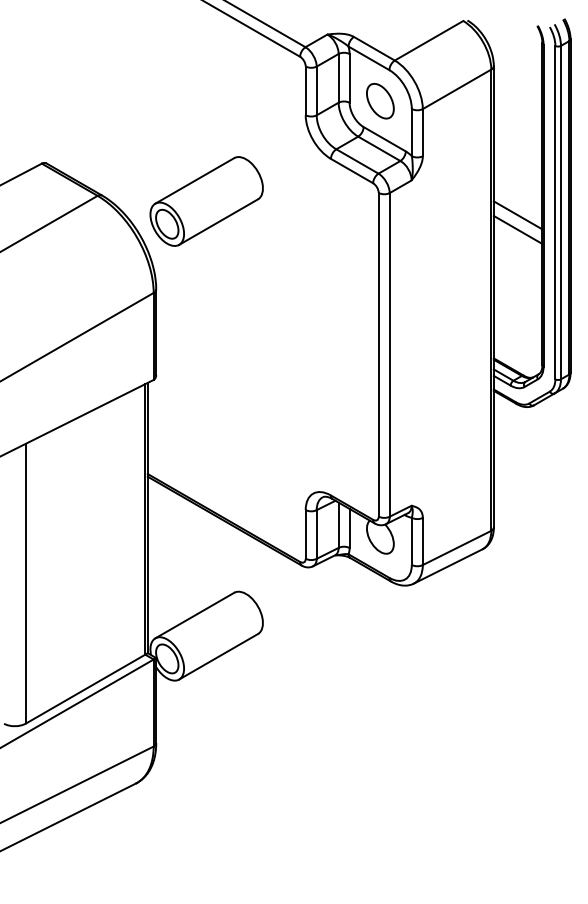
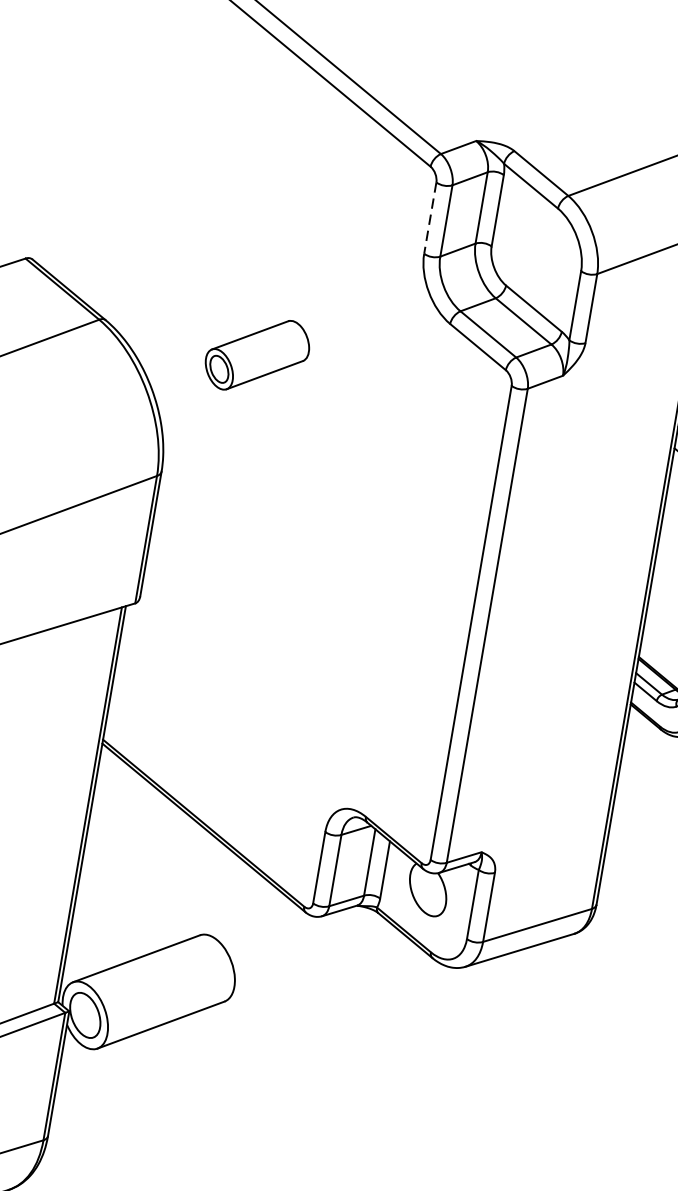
line: (305, 91) -> (429, 218), solid -> dashed
part: (380, 101) -> (537, 252), removed
part: (206, 201) -> (257, 355), size x0.6

